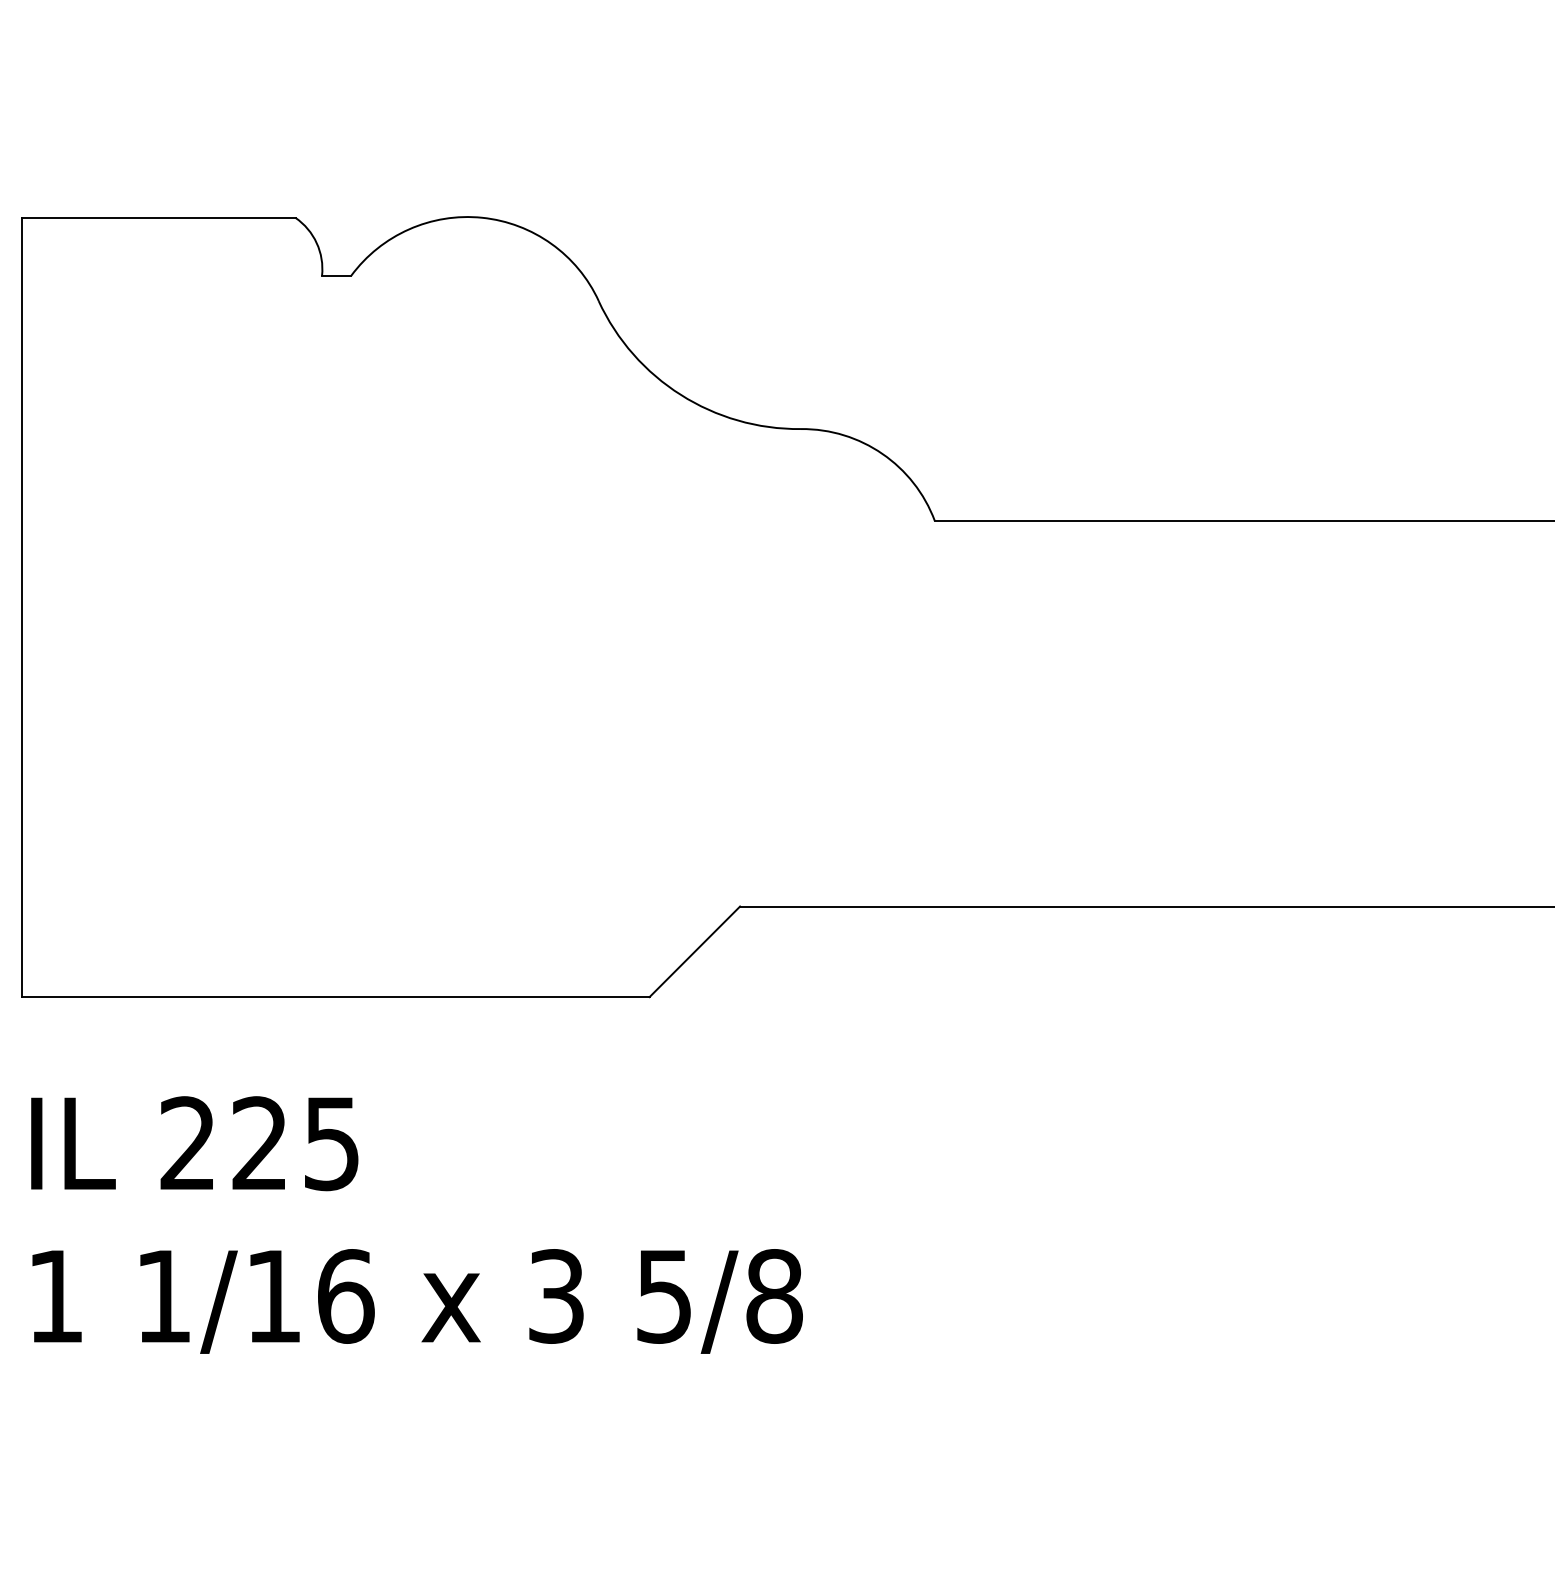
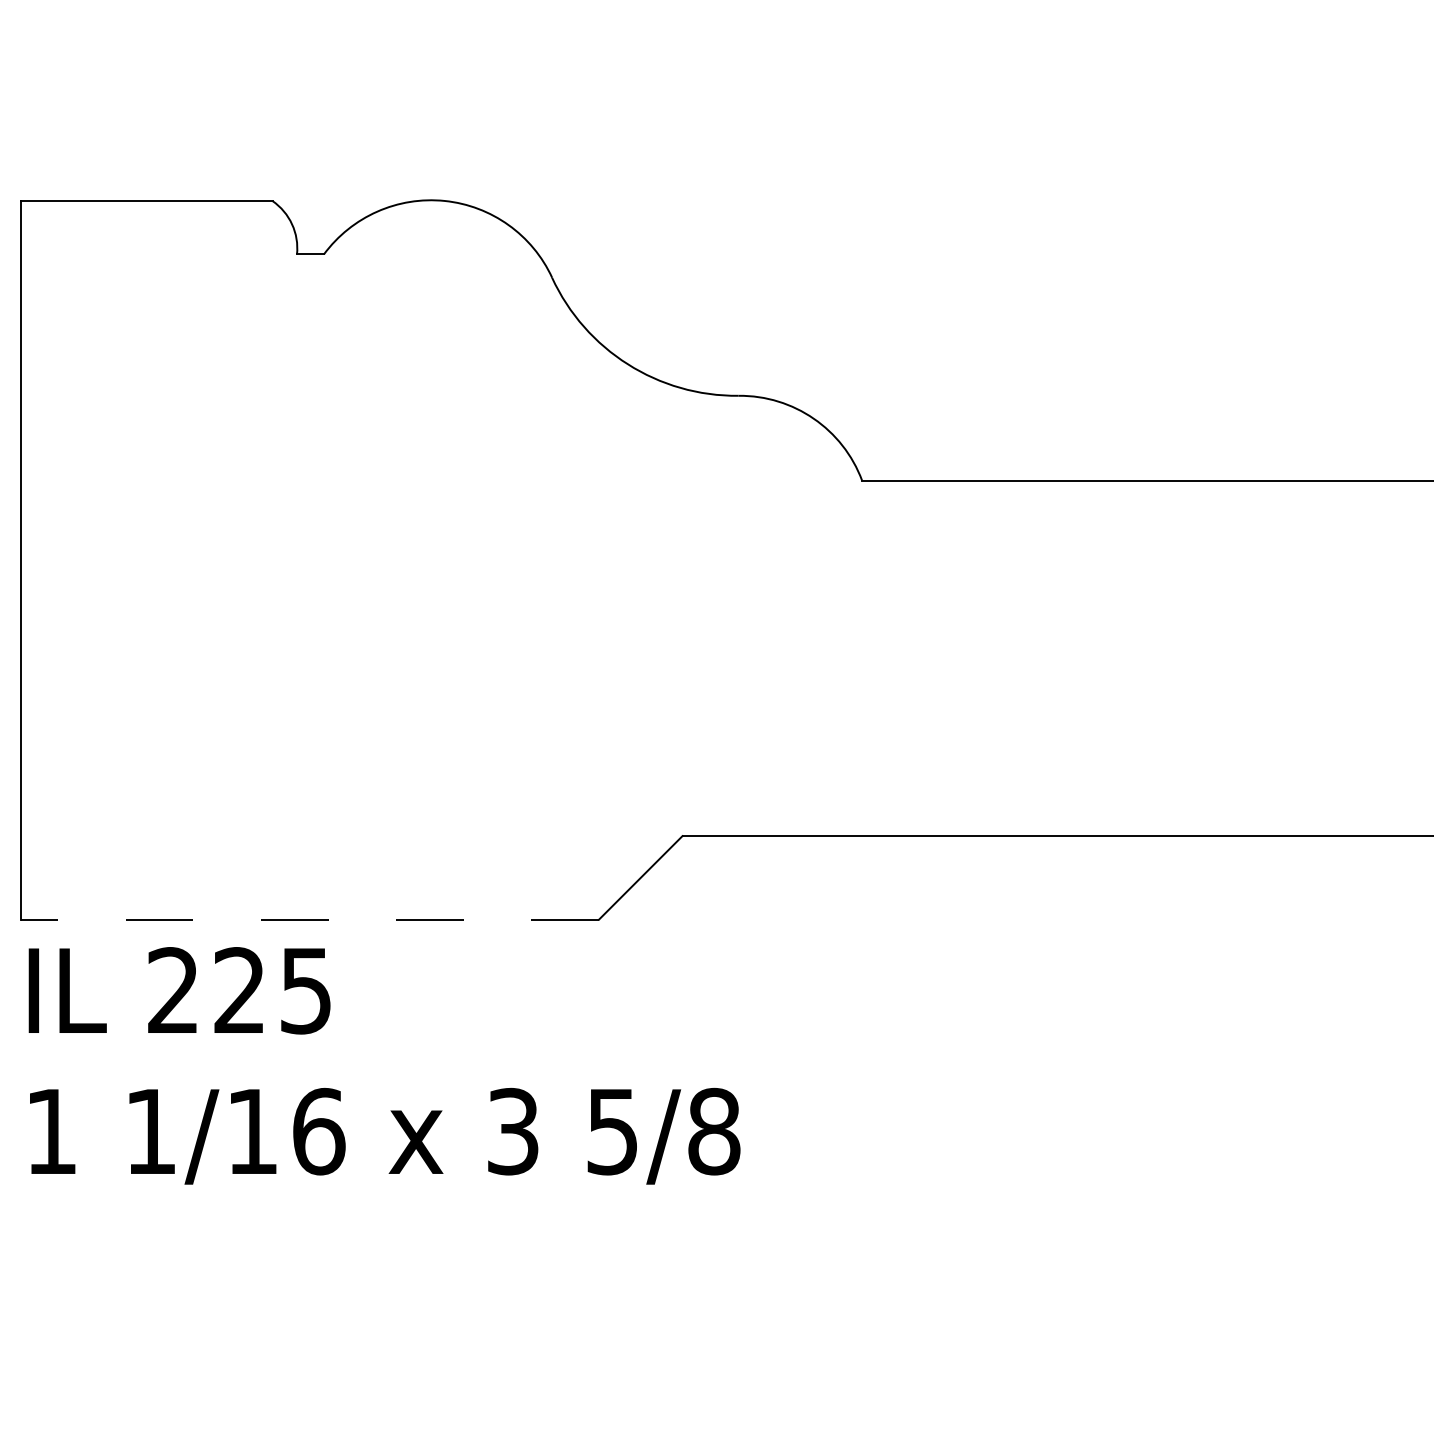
line: (335, 996) -> (309, 919), solid -> dashed
text: (416, 1224) -> (384, 1065), moved

